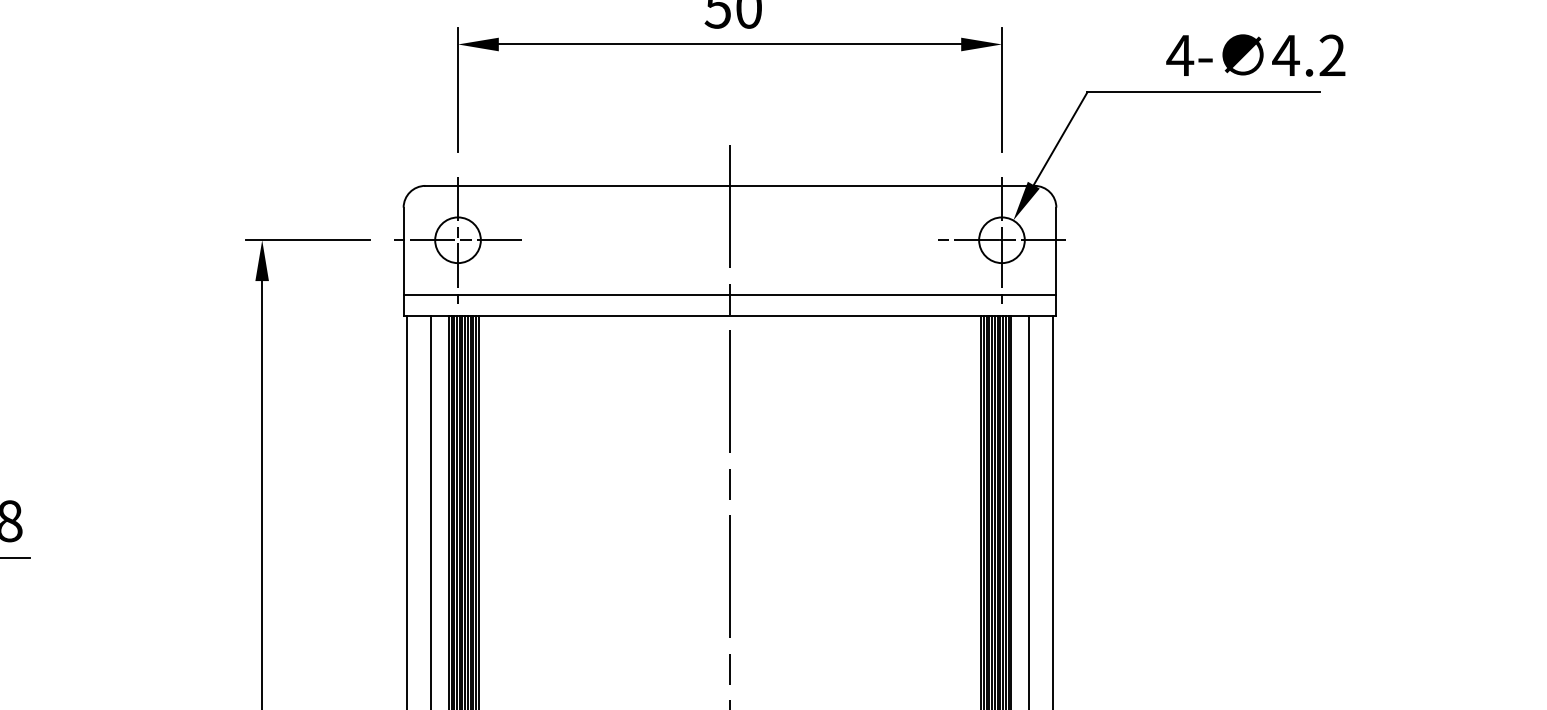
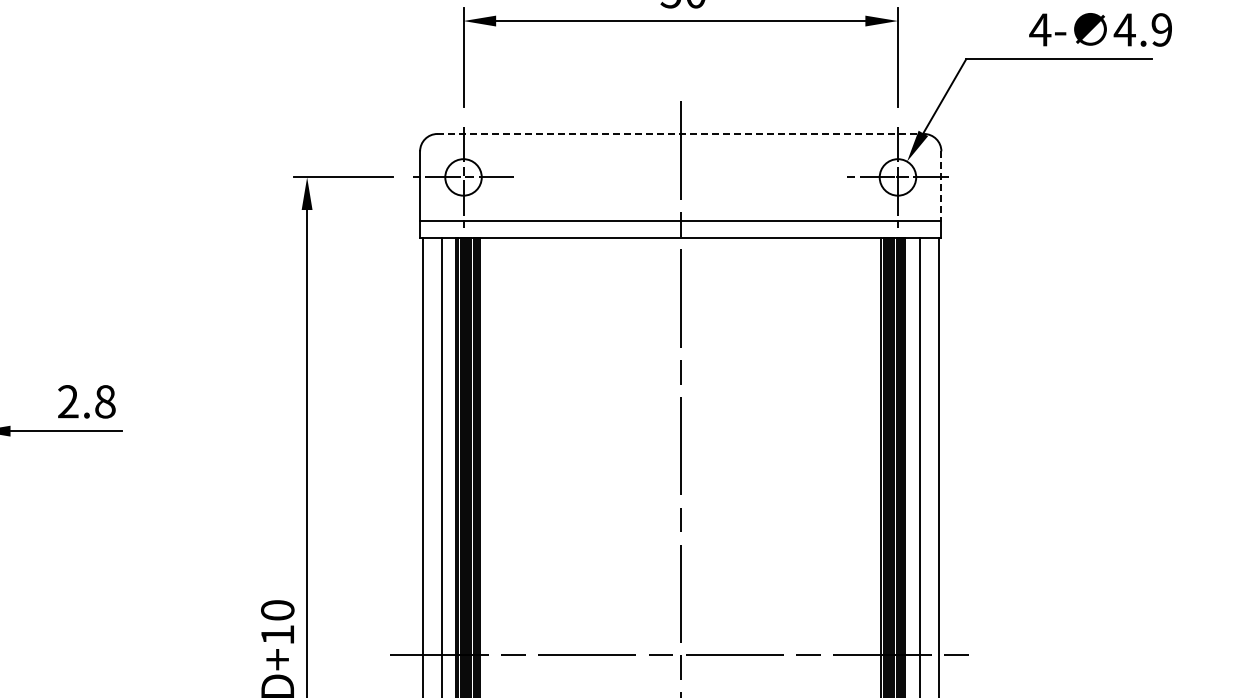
text: (1331, 55) -> (1161, 29), 4.2 -> 4.9
line: (730, 185) -> (681, 133), solid -> dashed
line: (1056, 251) -> (941, 186), solid -> dashed

